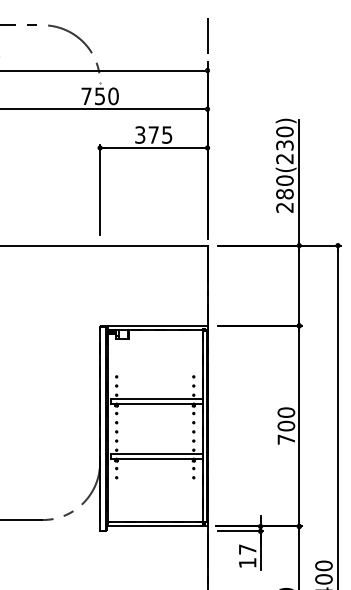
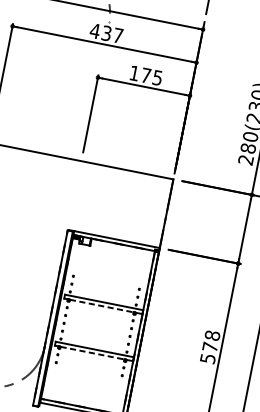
text: (99, 96) -> (106, 33), 750 -> 437
text: (140, 134) -> (134, 72), 375 -> 175
line: (155, 404) -> (101, 306), solid -> dashed
text: (286, 425) -> (210, 346), 700 -> 578
line: (155, 459) -> (92, 353), solid -> dashed

